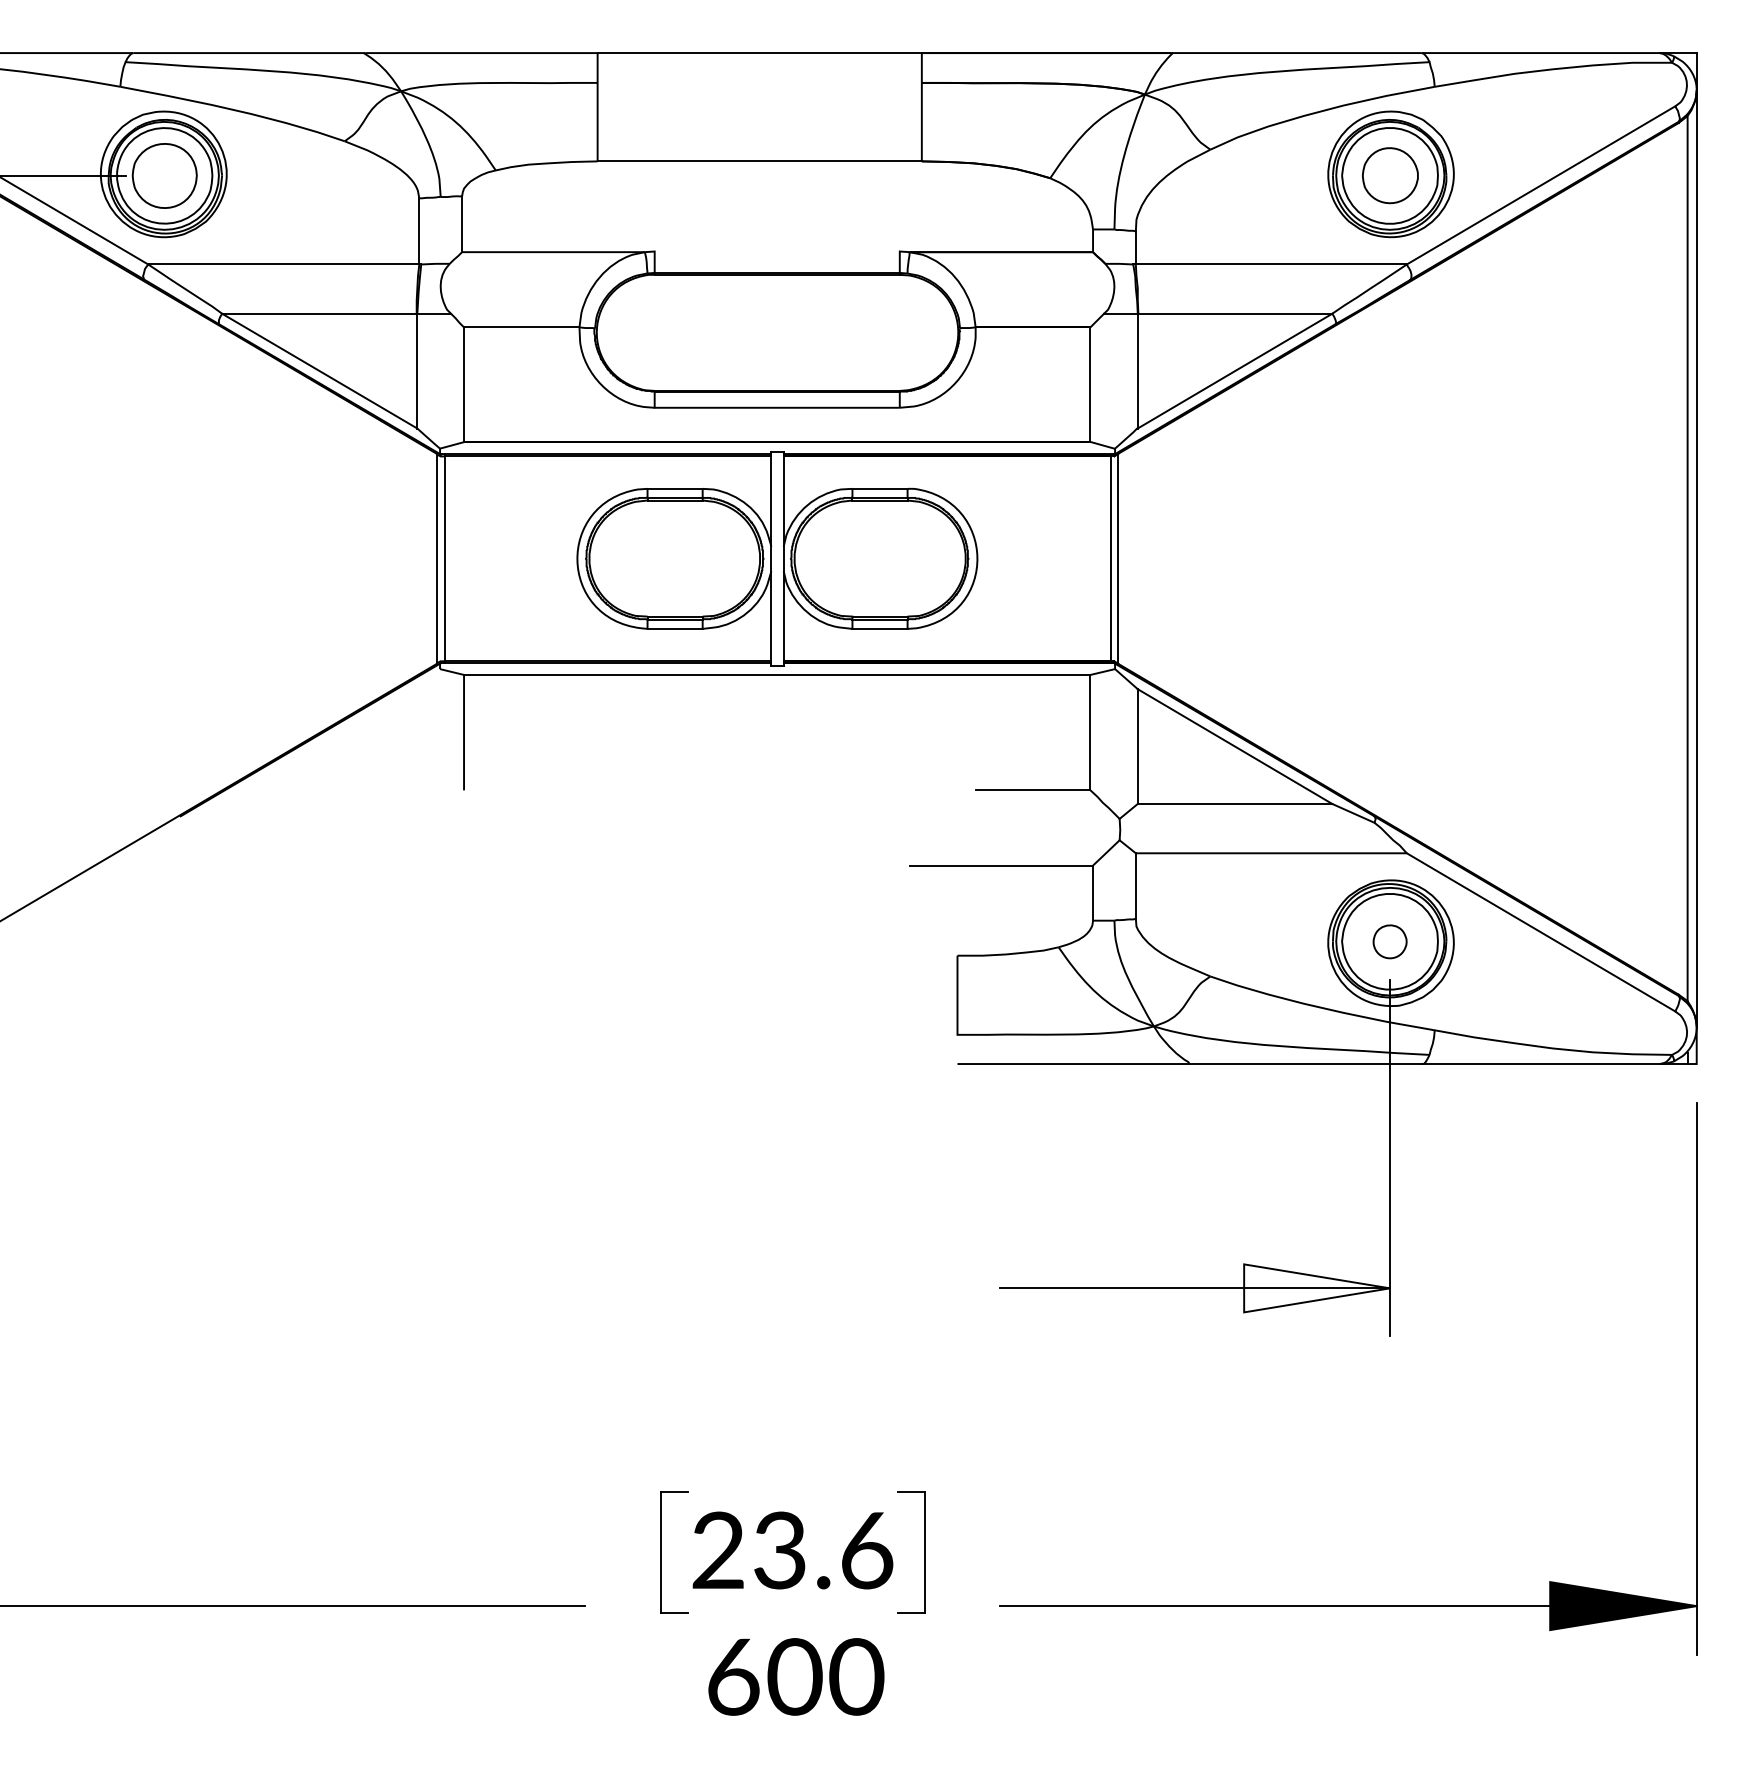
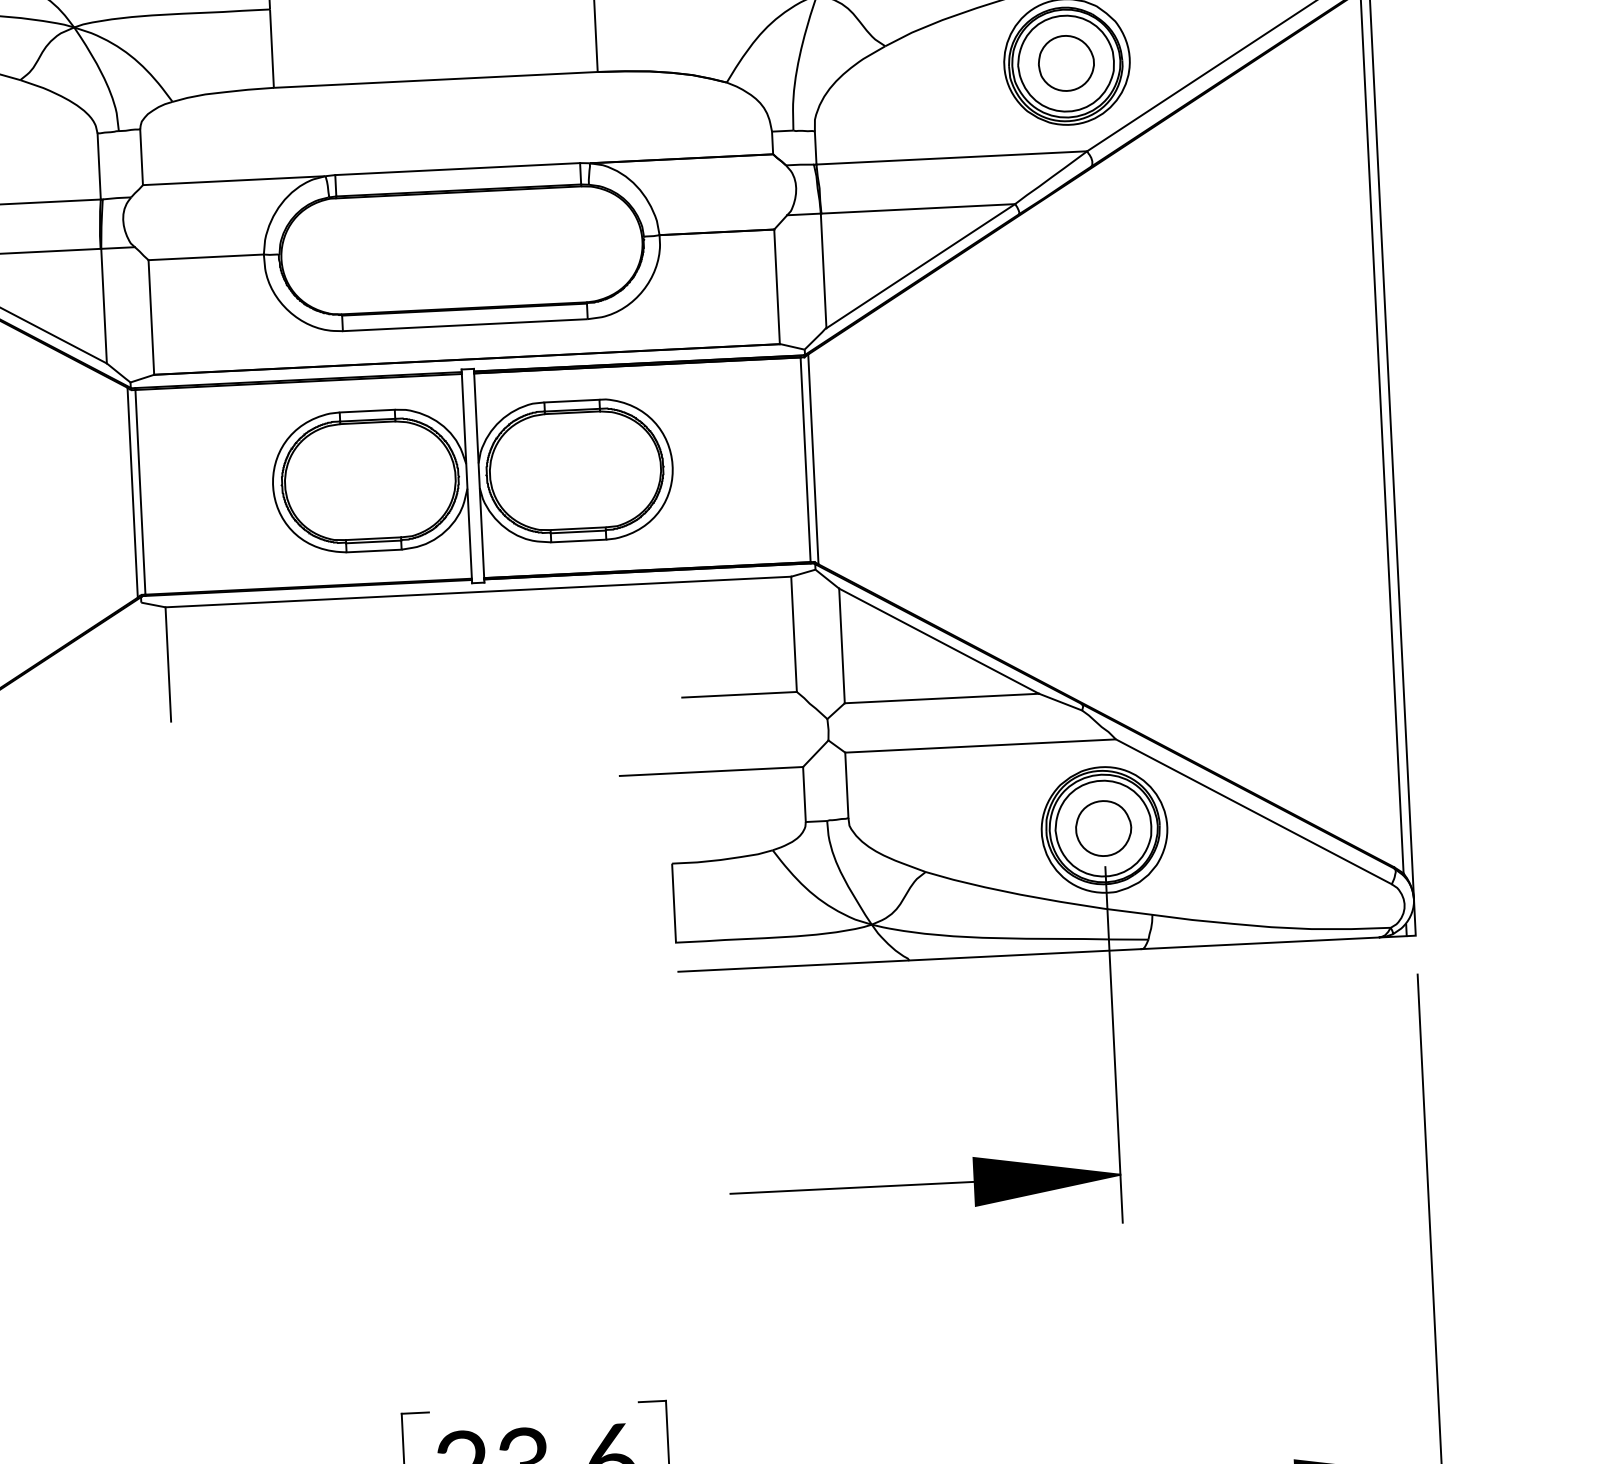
line: (776, 251) -> (456, 169), added
part: (1389, 941) -> (1102, 828), size x1.67
fill: (1317, 1288) -> (1047, 1178), added

